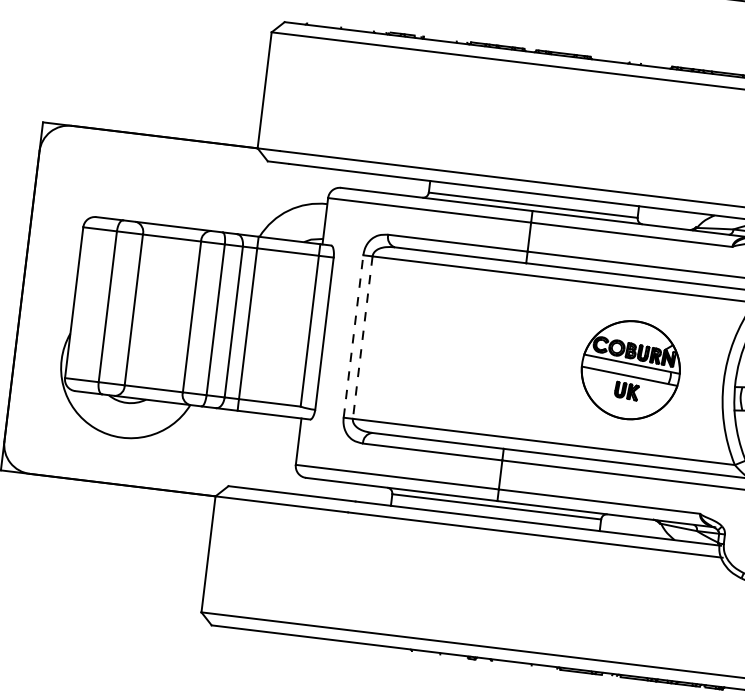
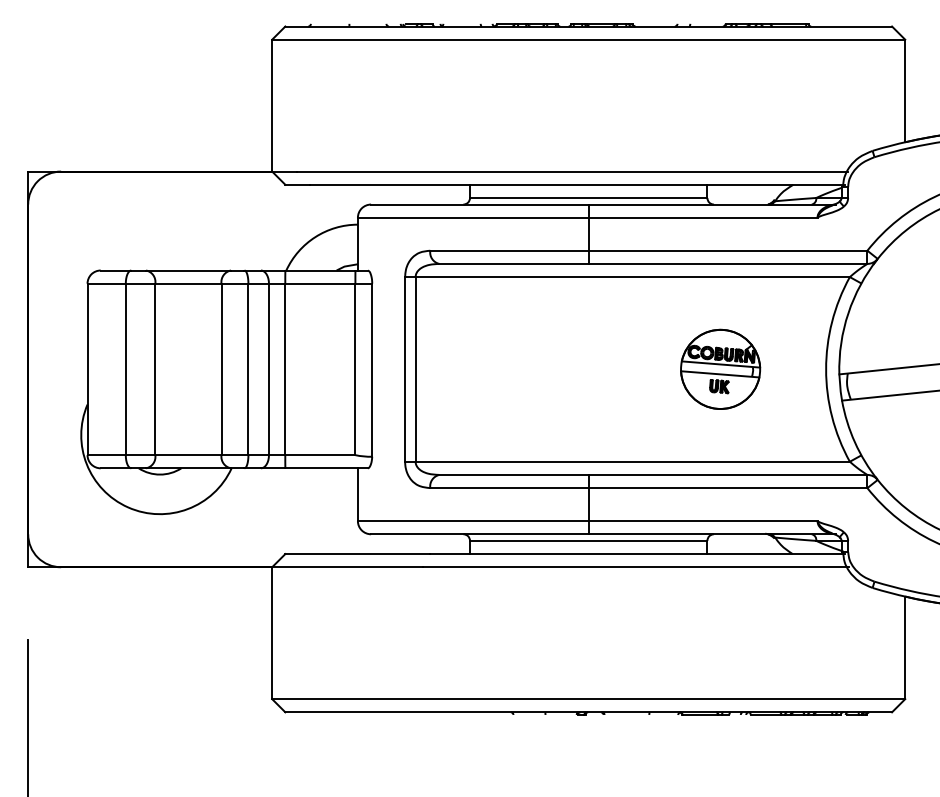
line: (353, 335) -> (405, 368), dashed -> solid
line: (362, 337) -> (415, 369), dashed -> solid
part: (631, 369) -> (720, 368), size x0.71

